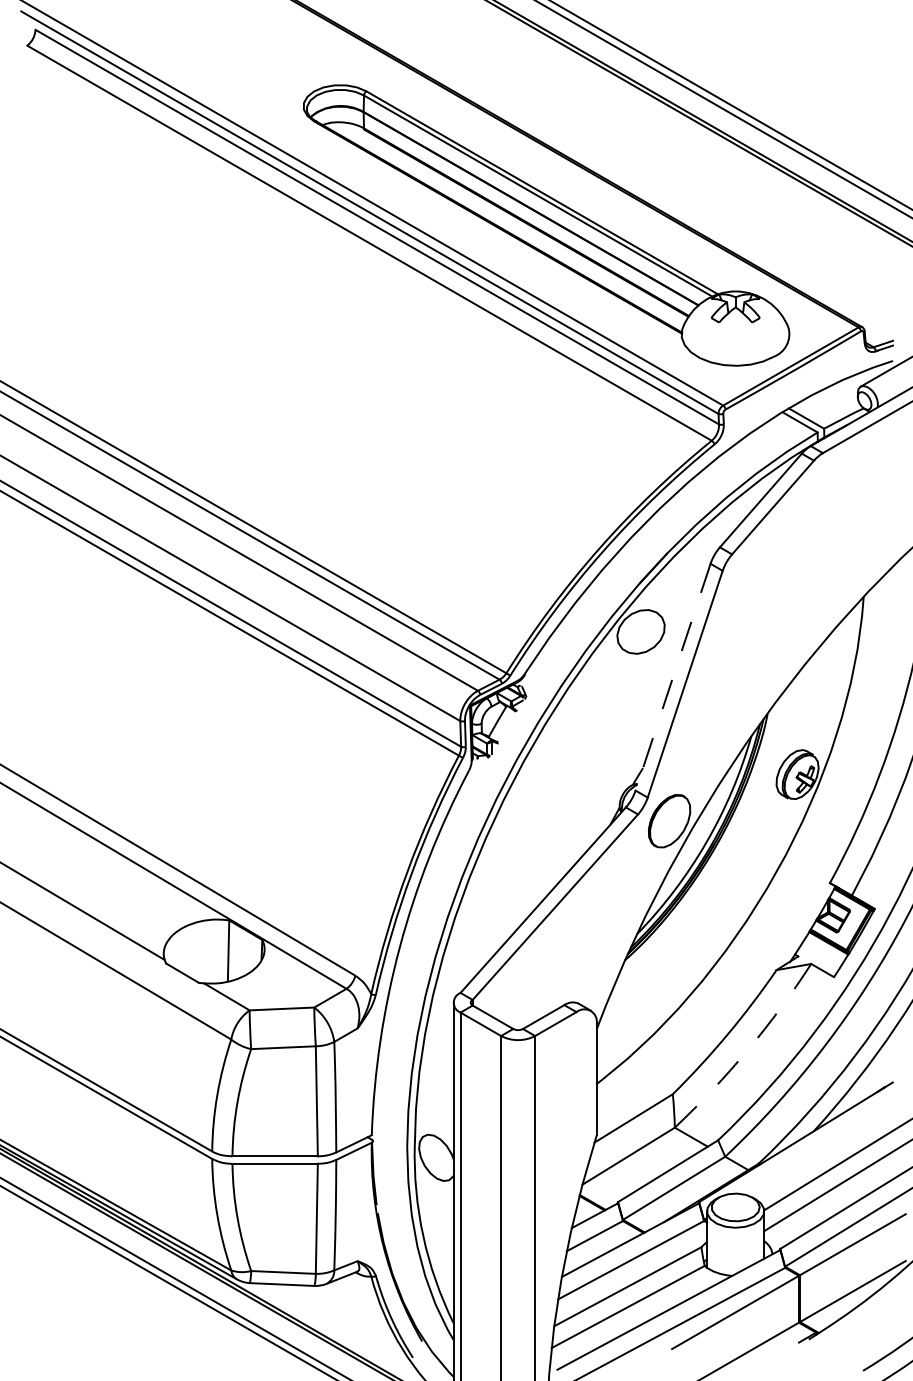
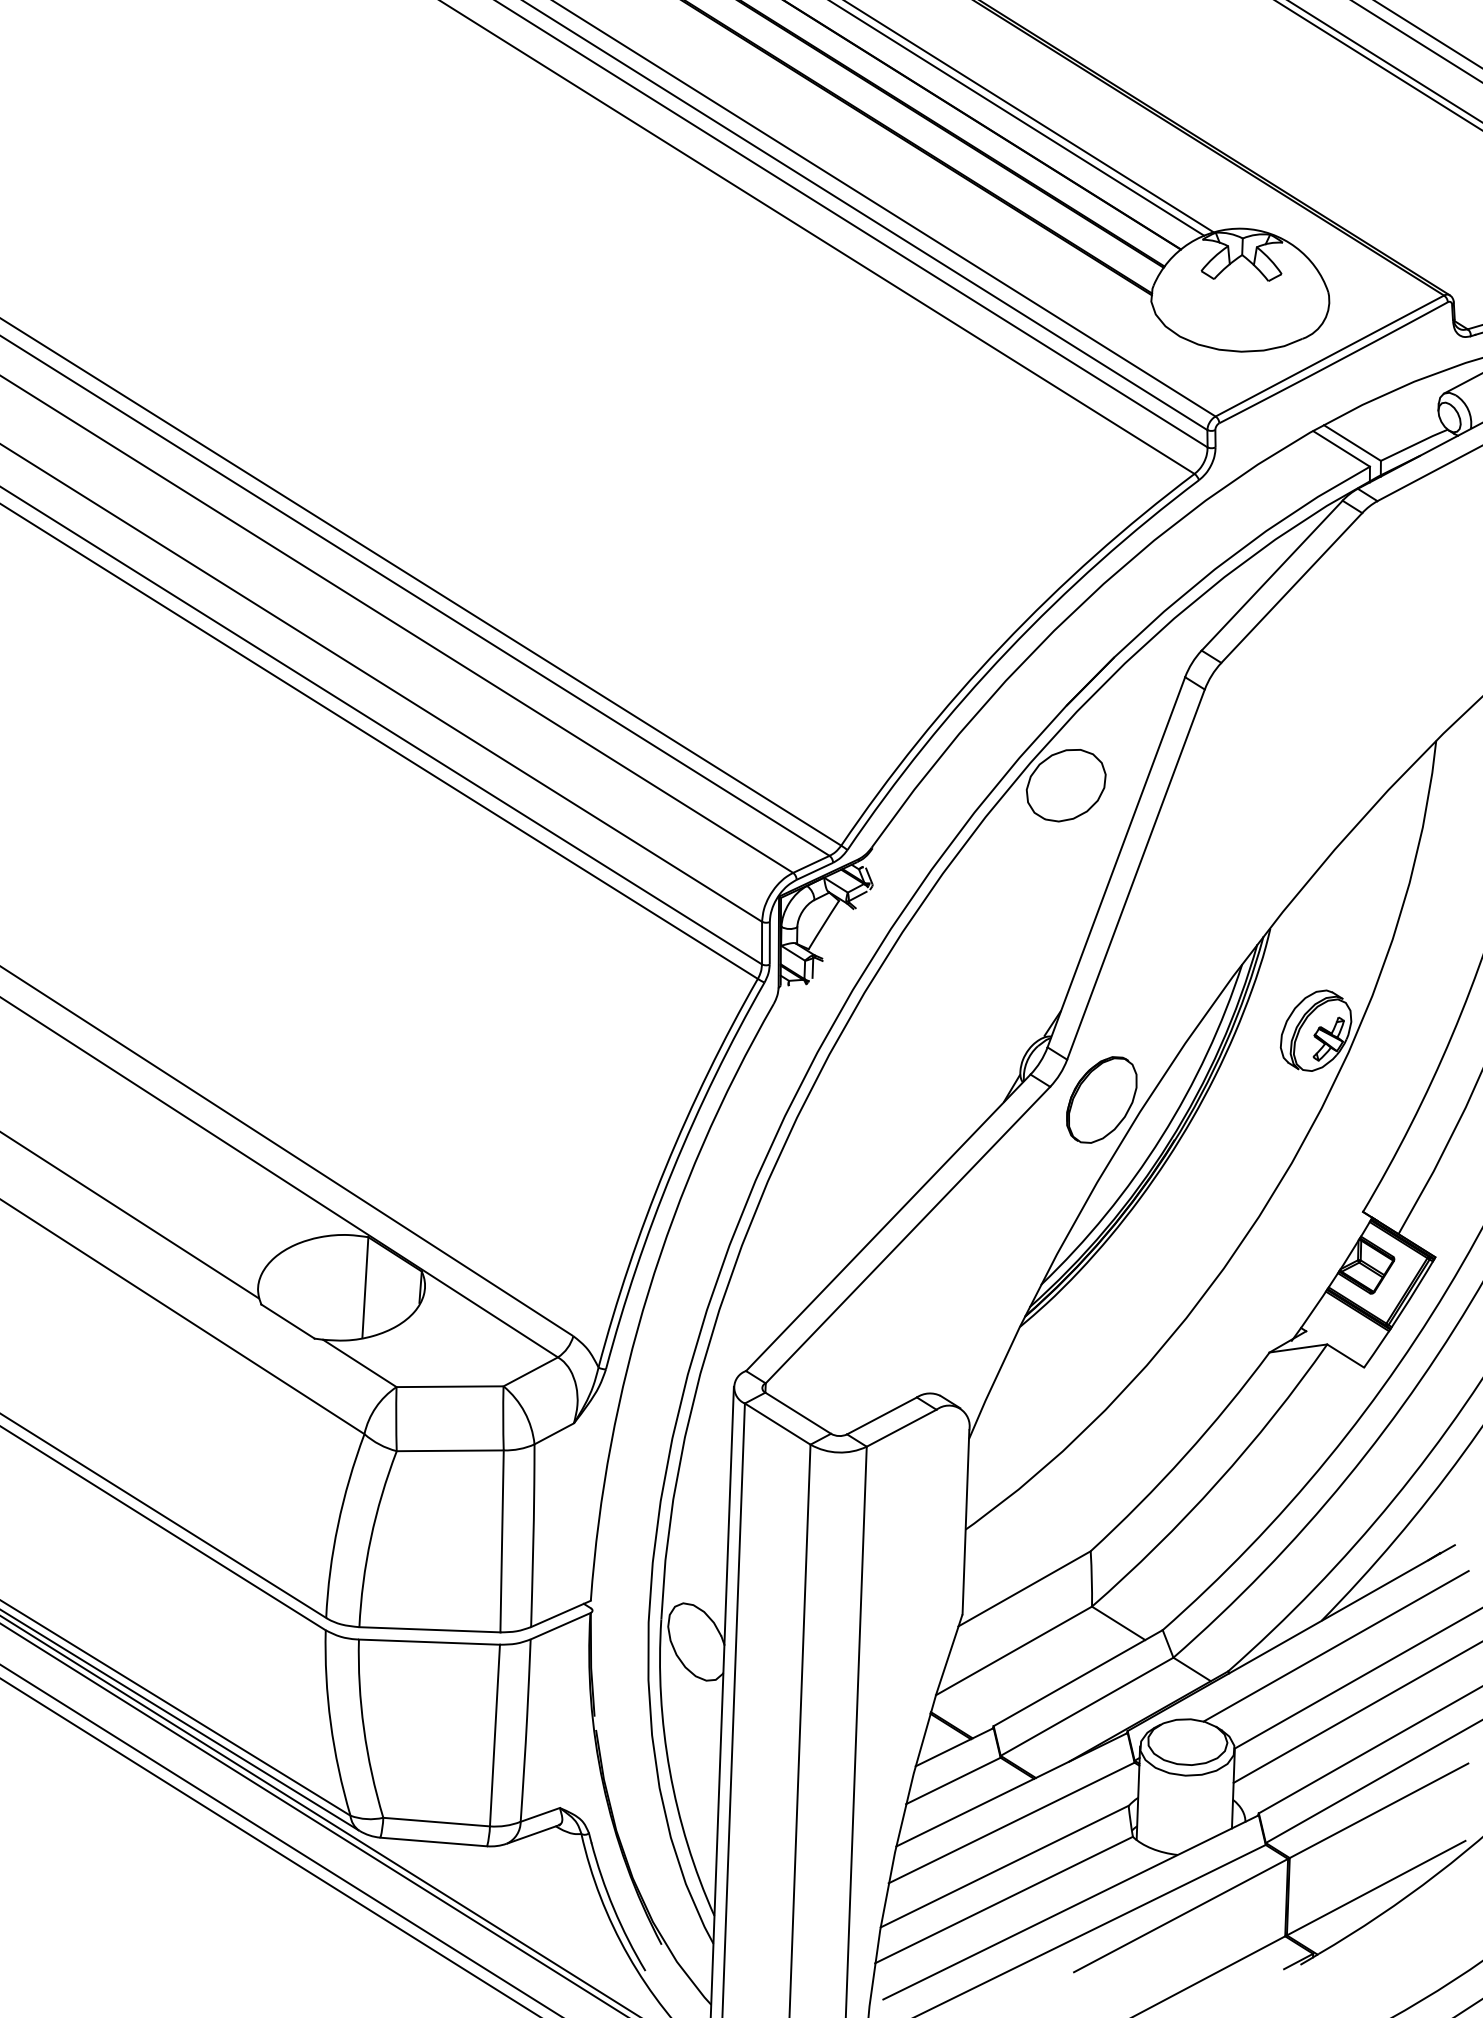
line: (672, 677) -> (1115, 862), dashed -> solid
arc: (747, 1049) -> (1216, 1481), dashed -> solid
line: (822, 1145) -> (1334, 1645), added

